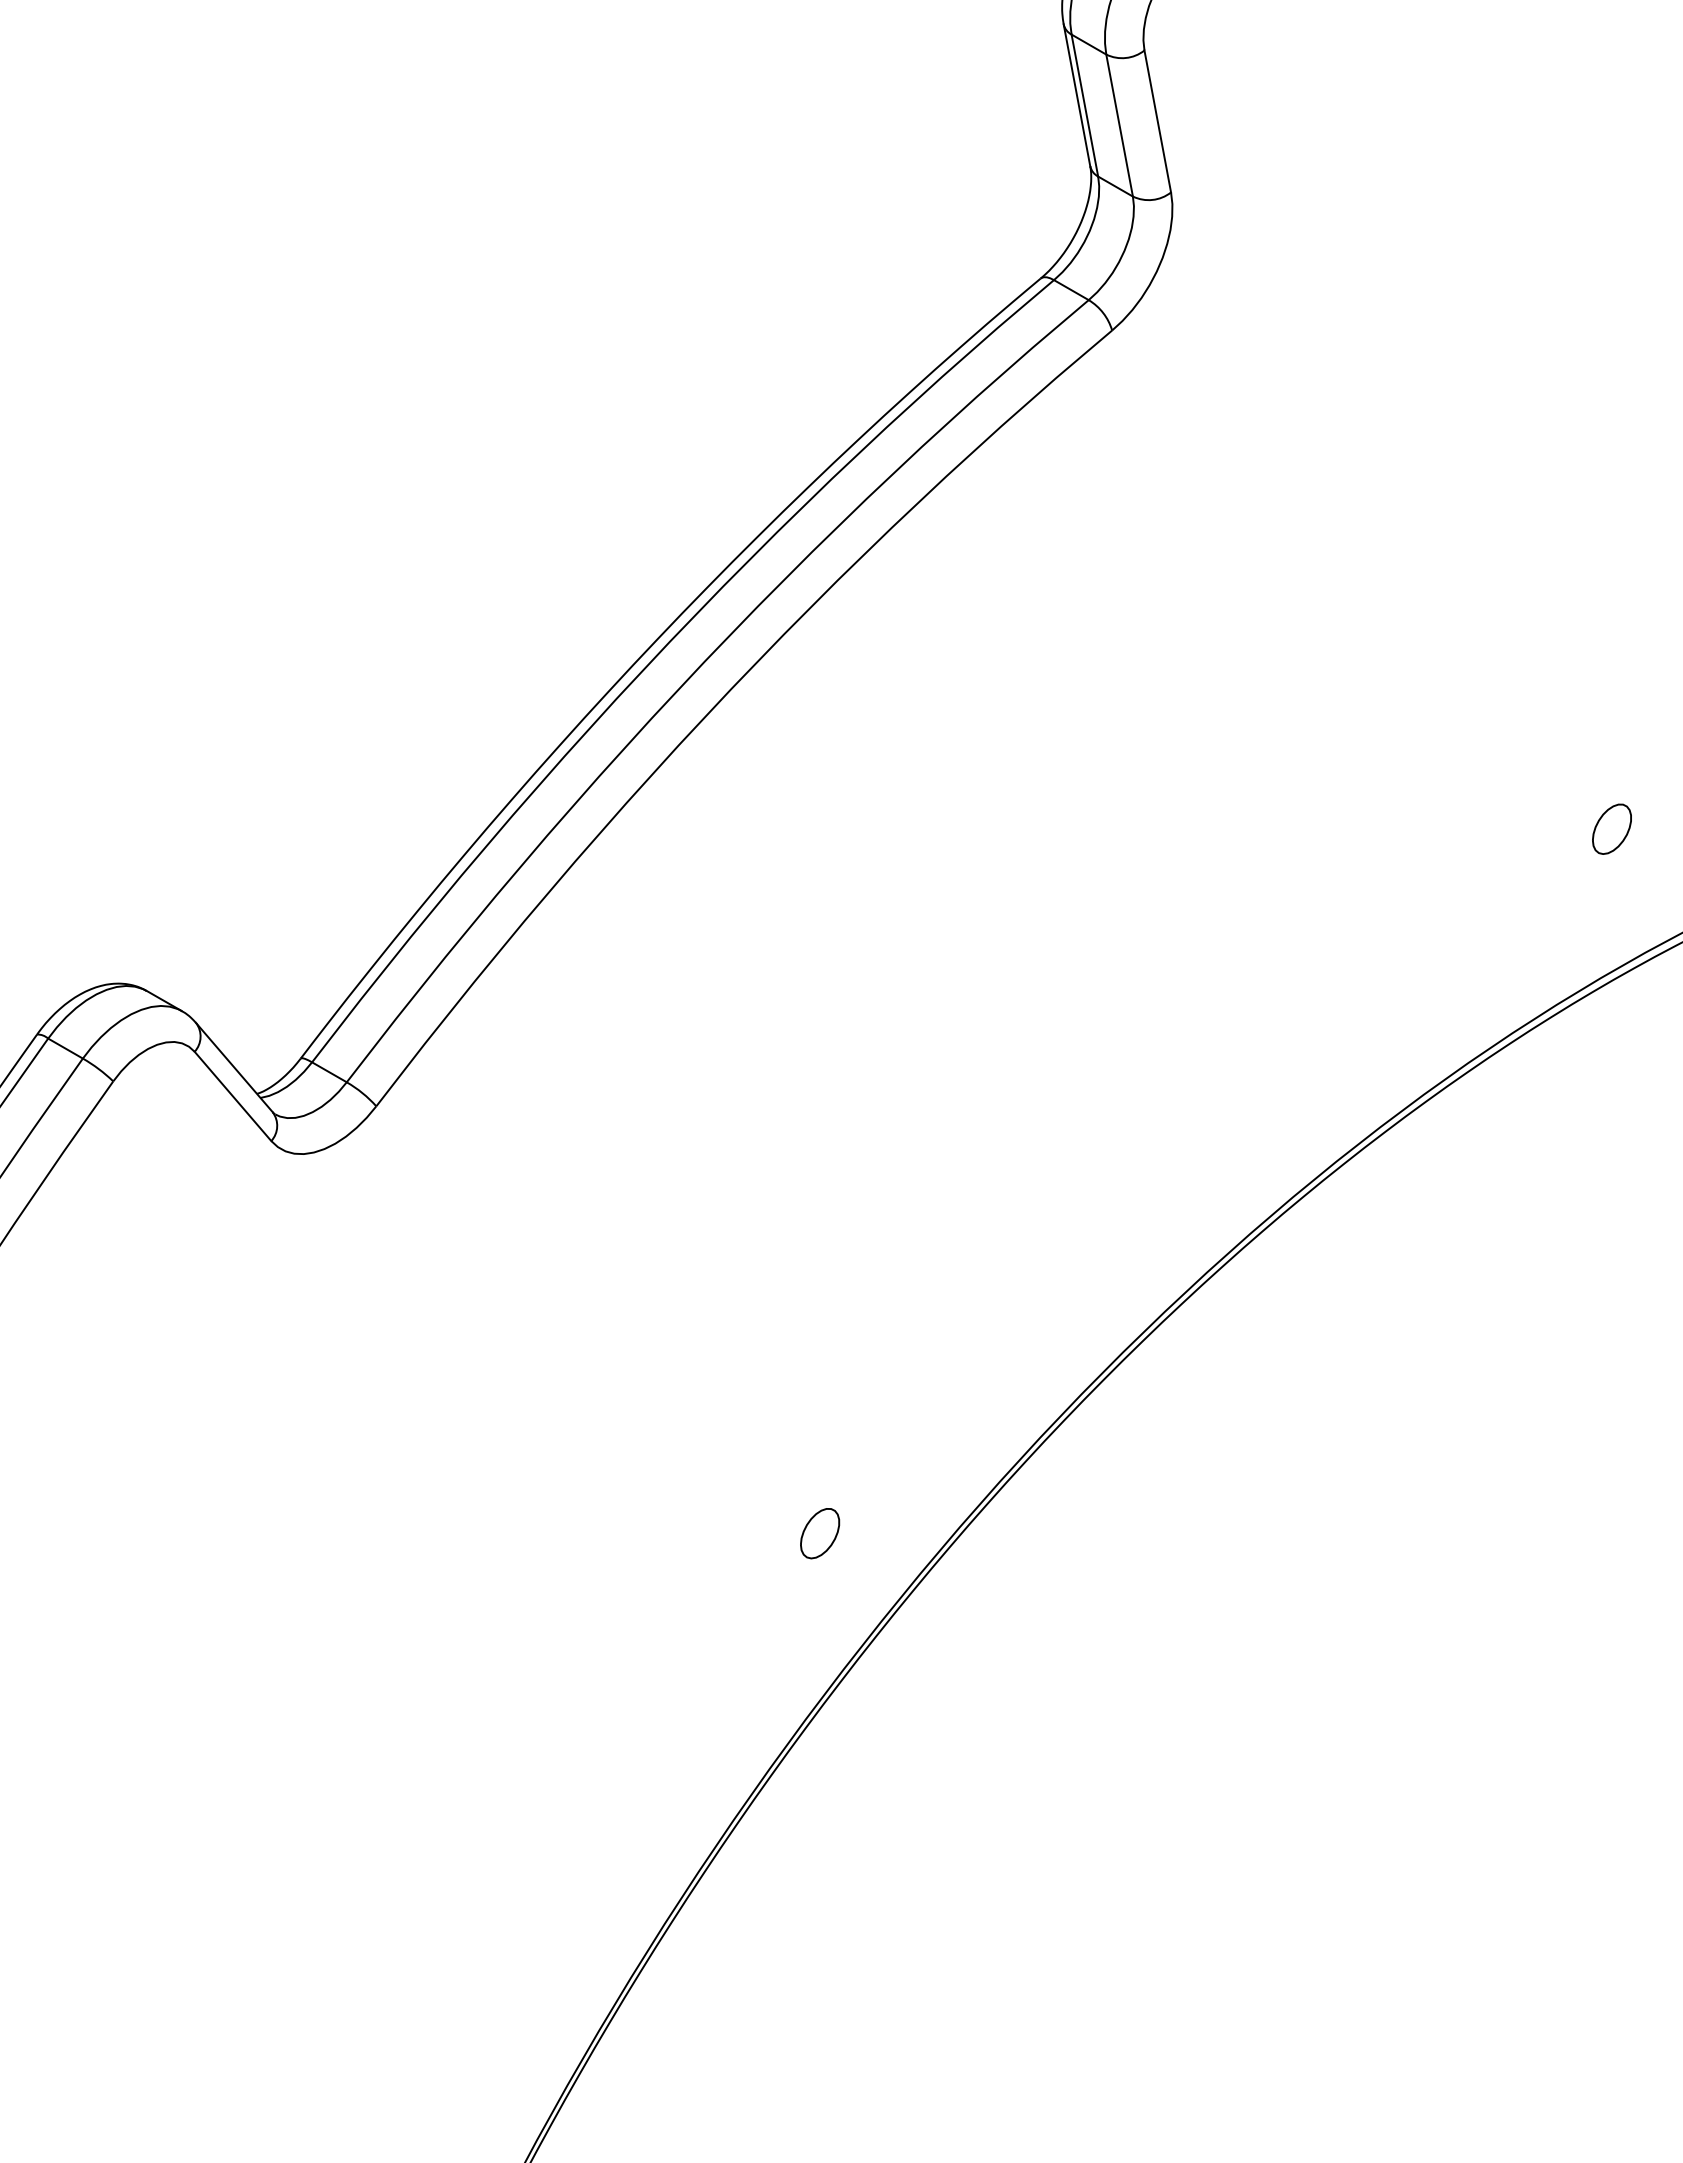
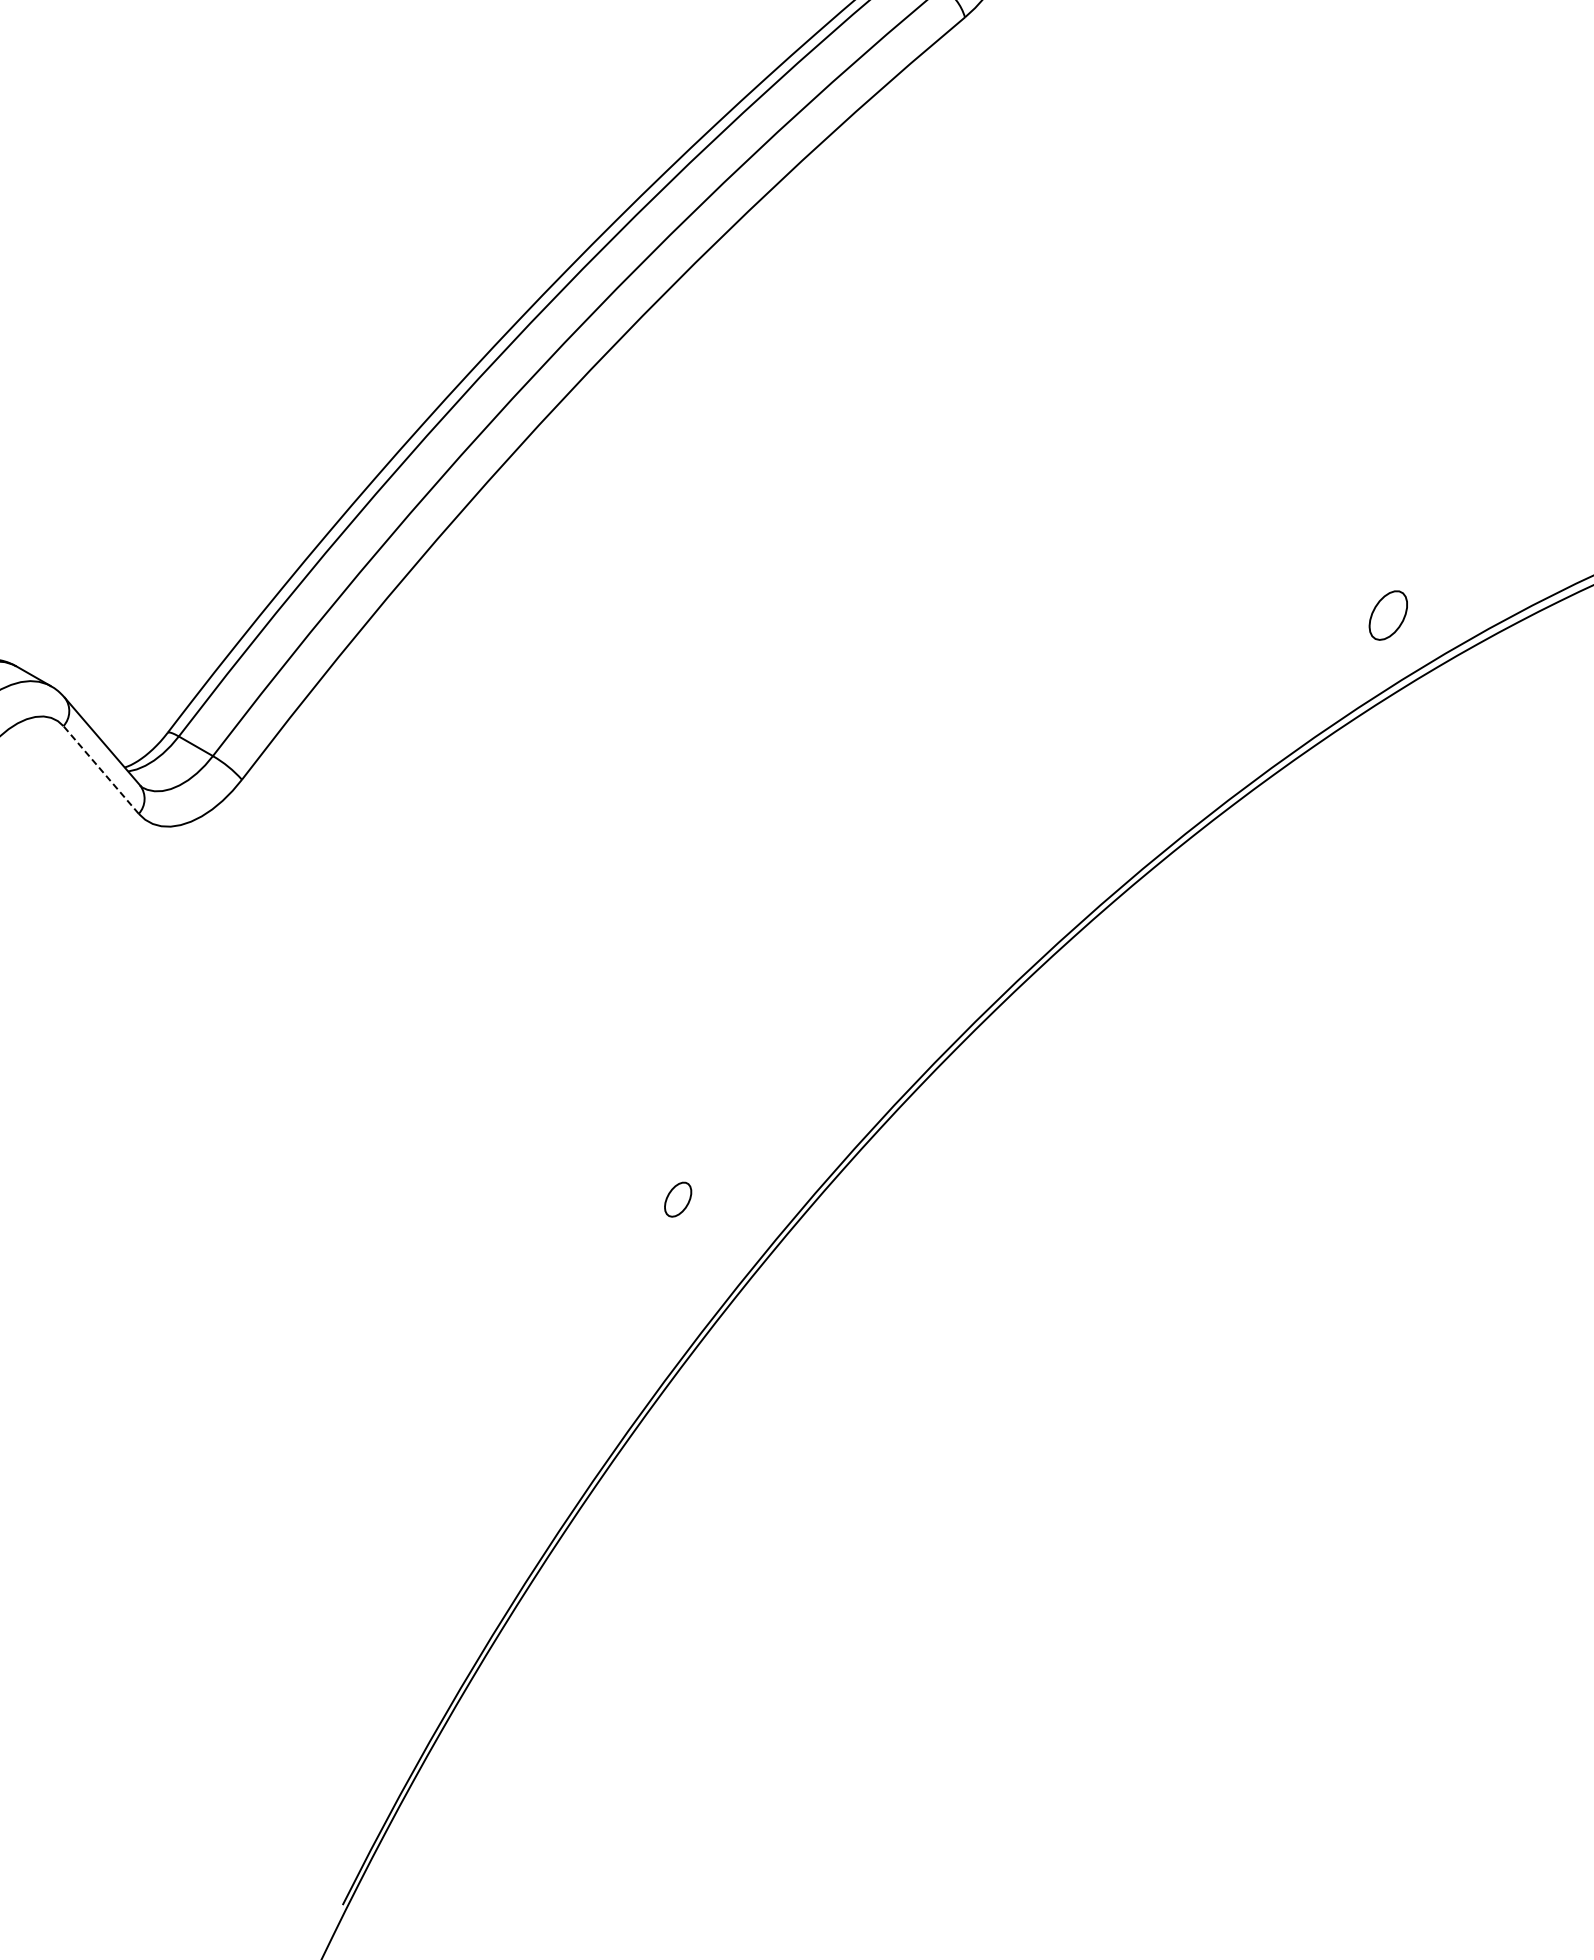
part: (1611, 828) -> (1387, 614), moved
line: (232, 1096) -> (100, 770), solid -> dashed
part: (820, 1533) -> (678, 1199), size x0.7

